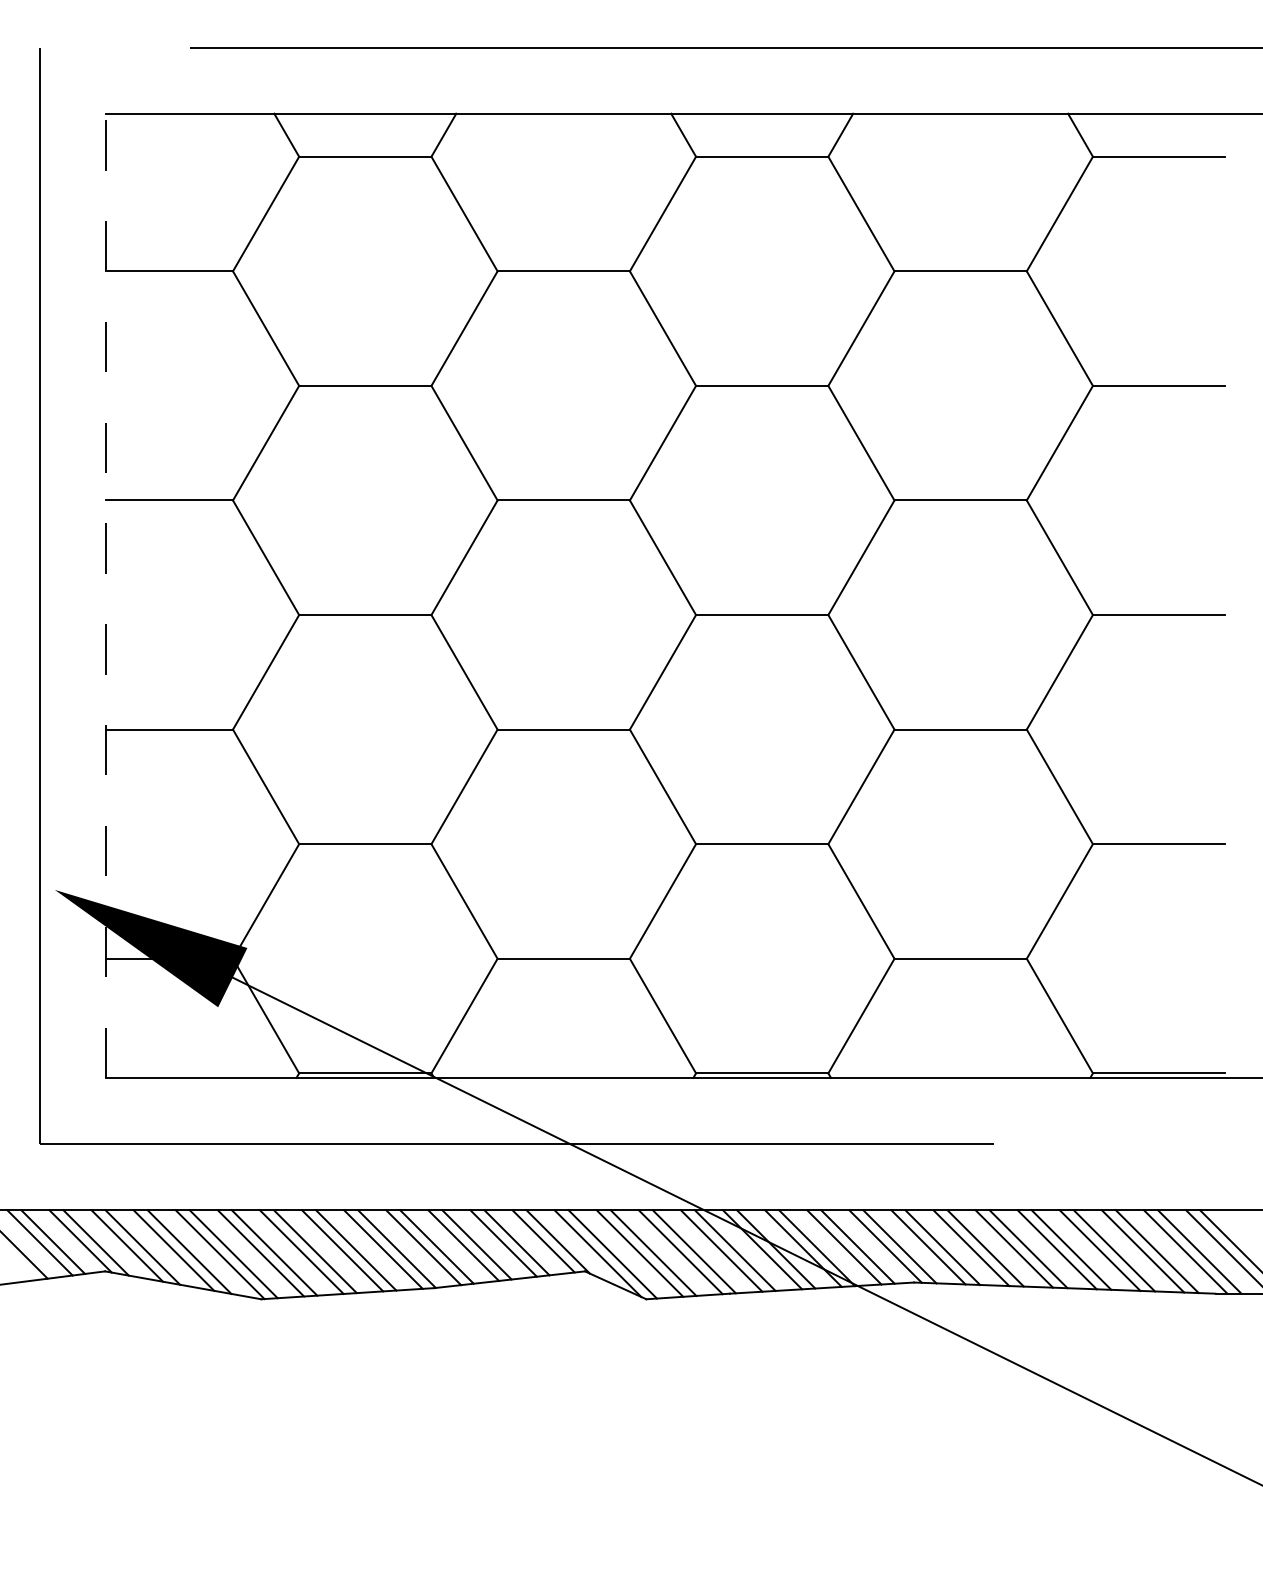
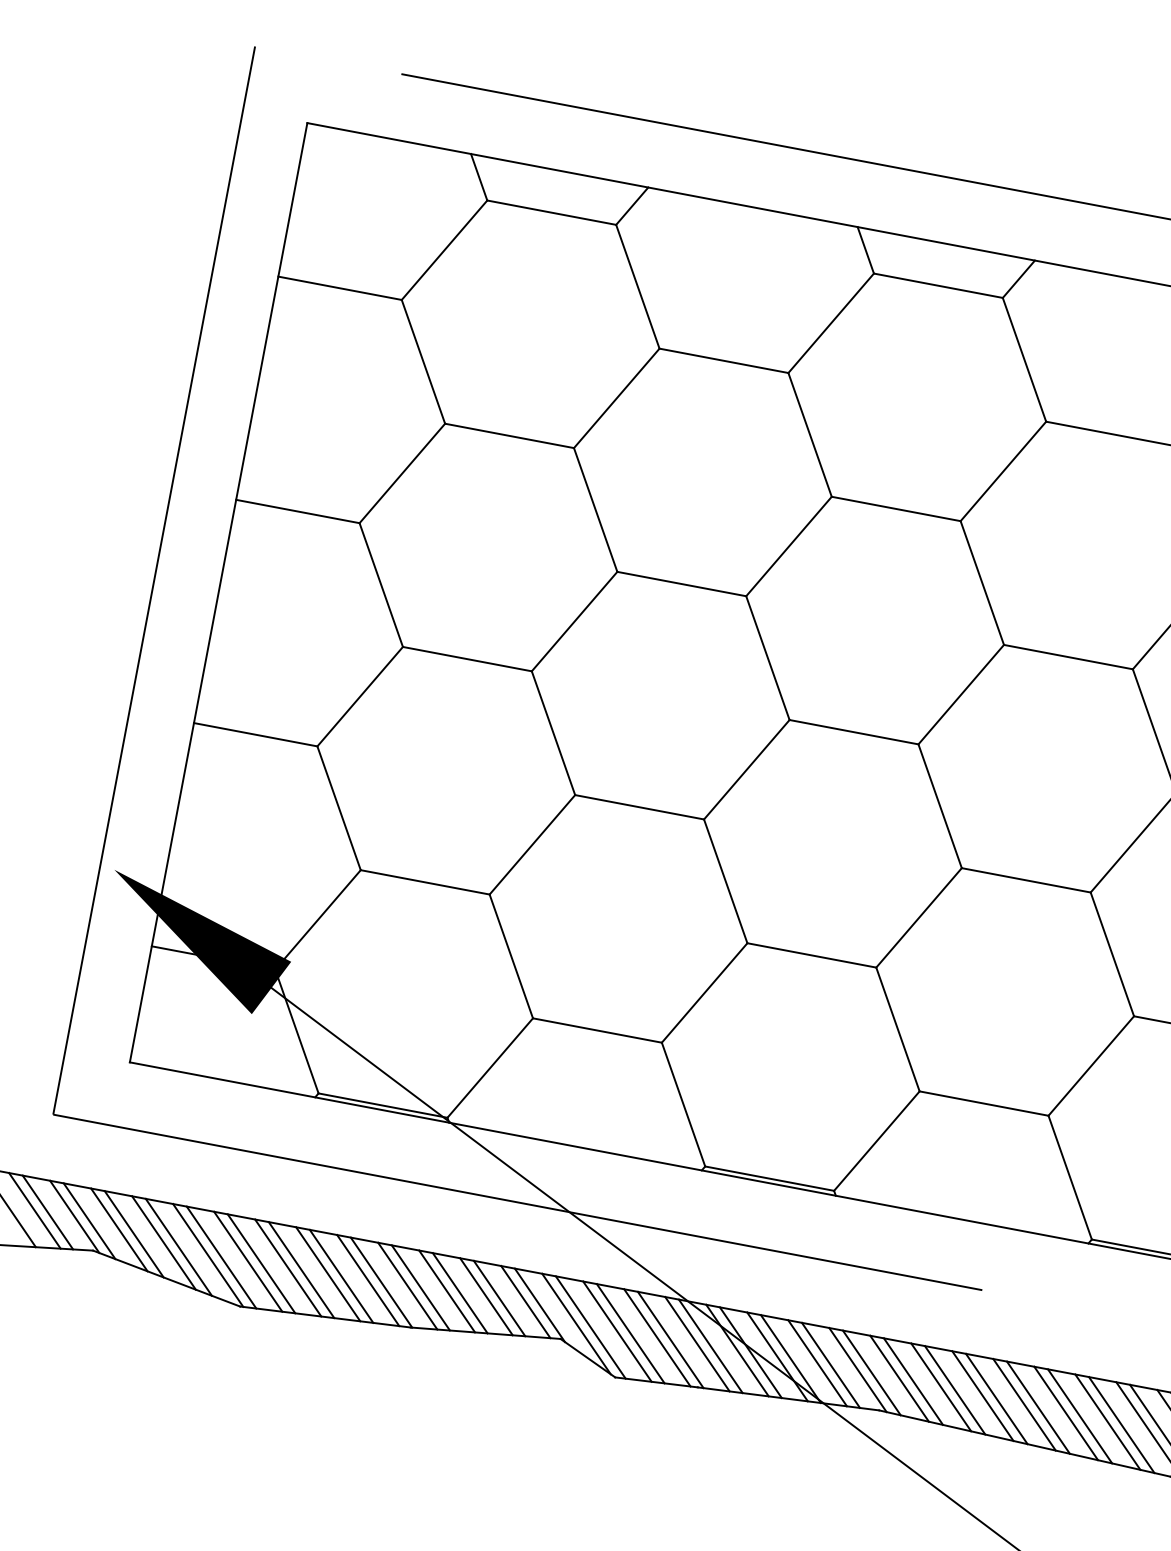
line: (106, 595) -> (218, 592), dashed -> solid

